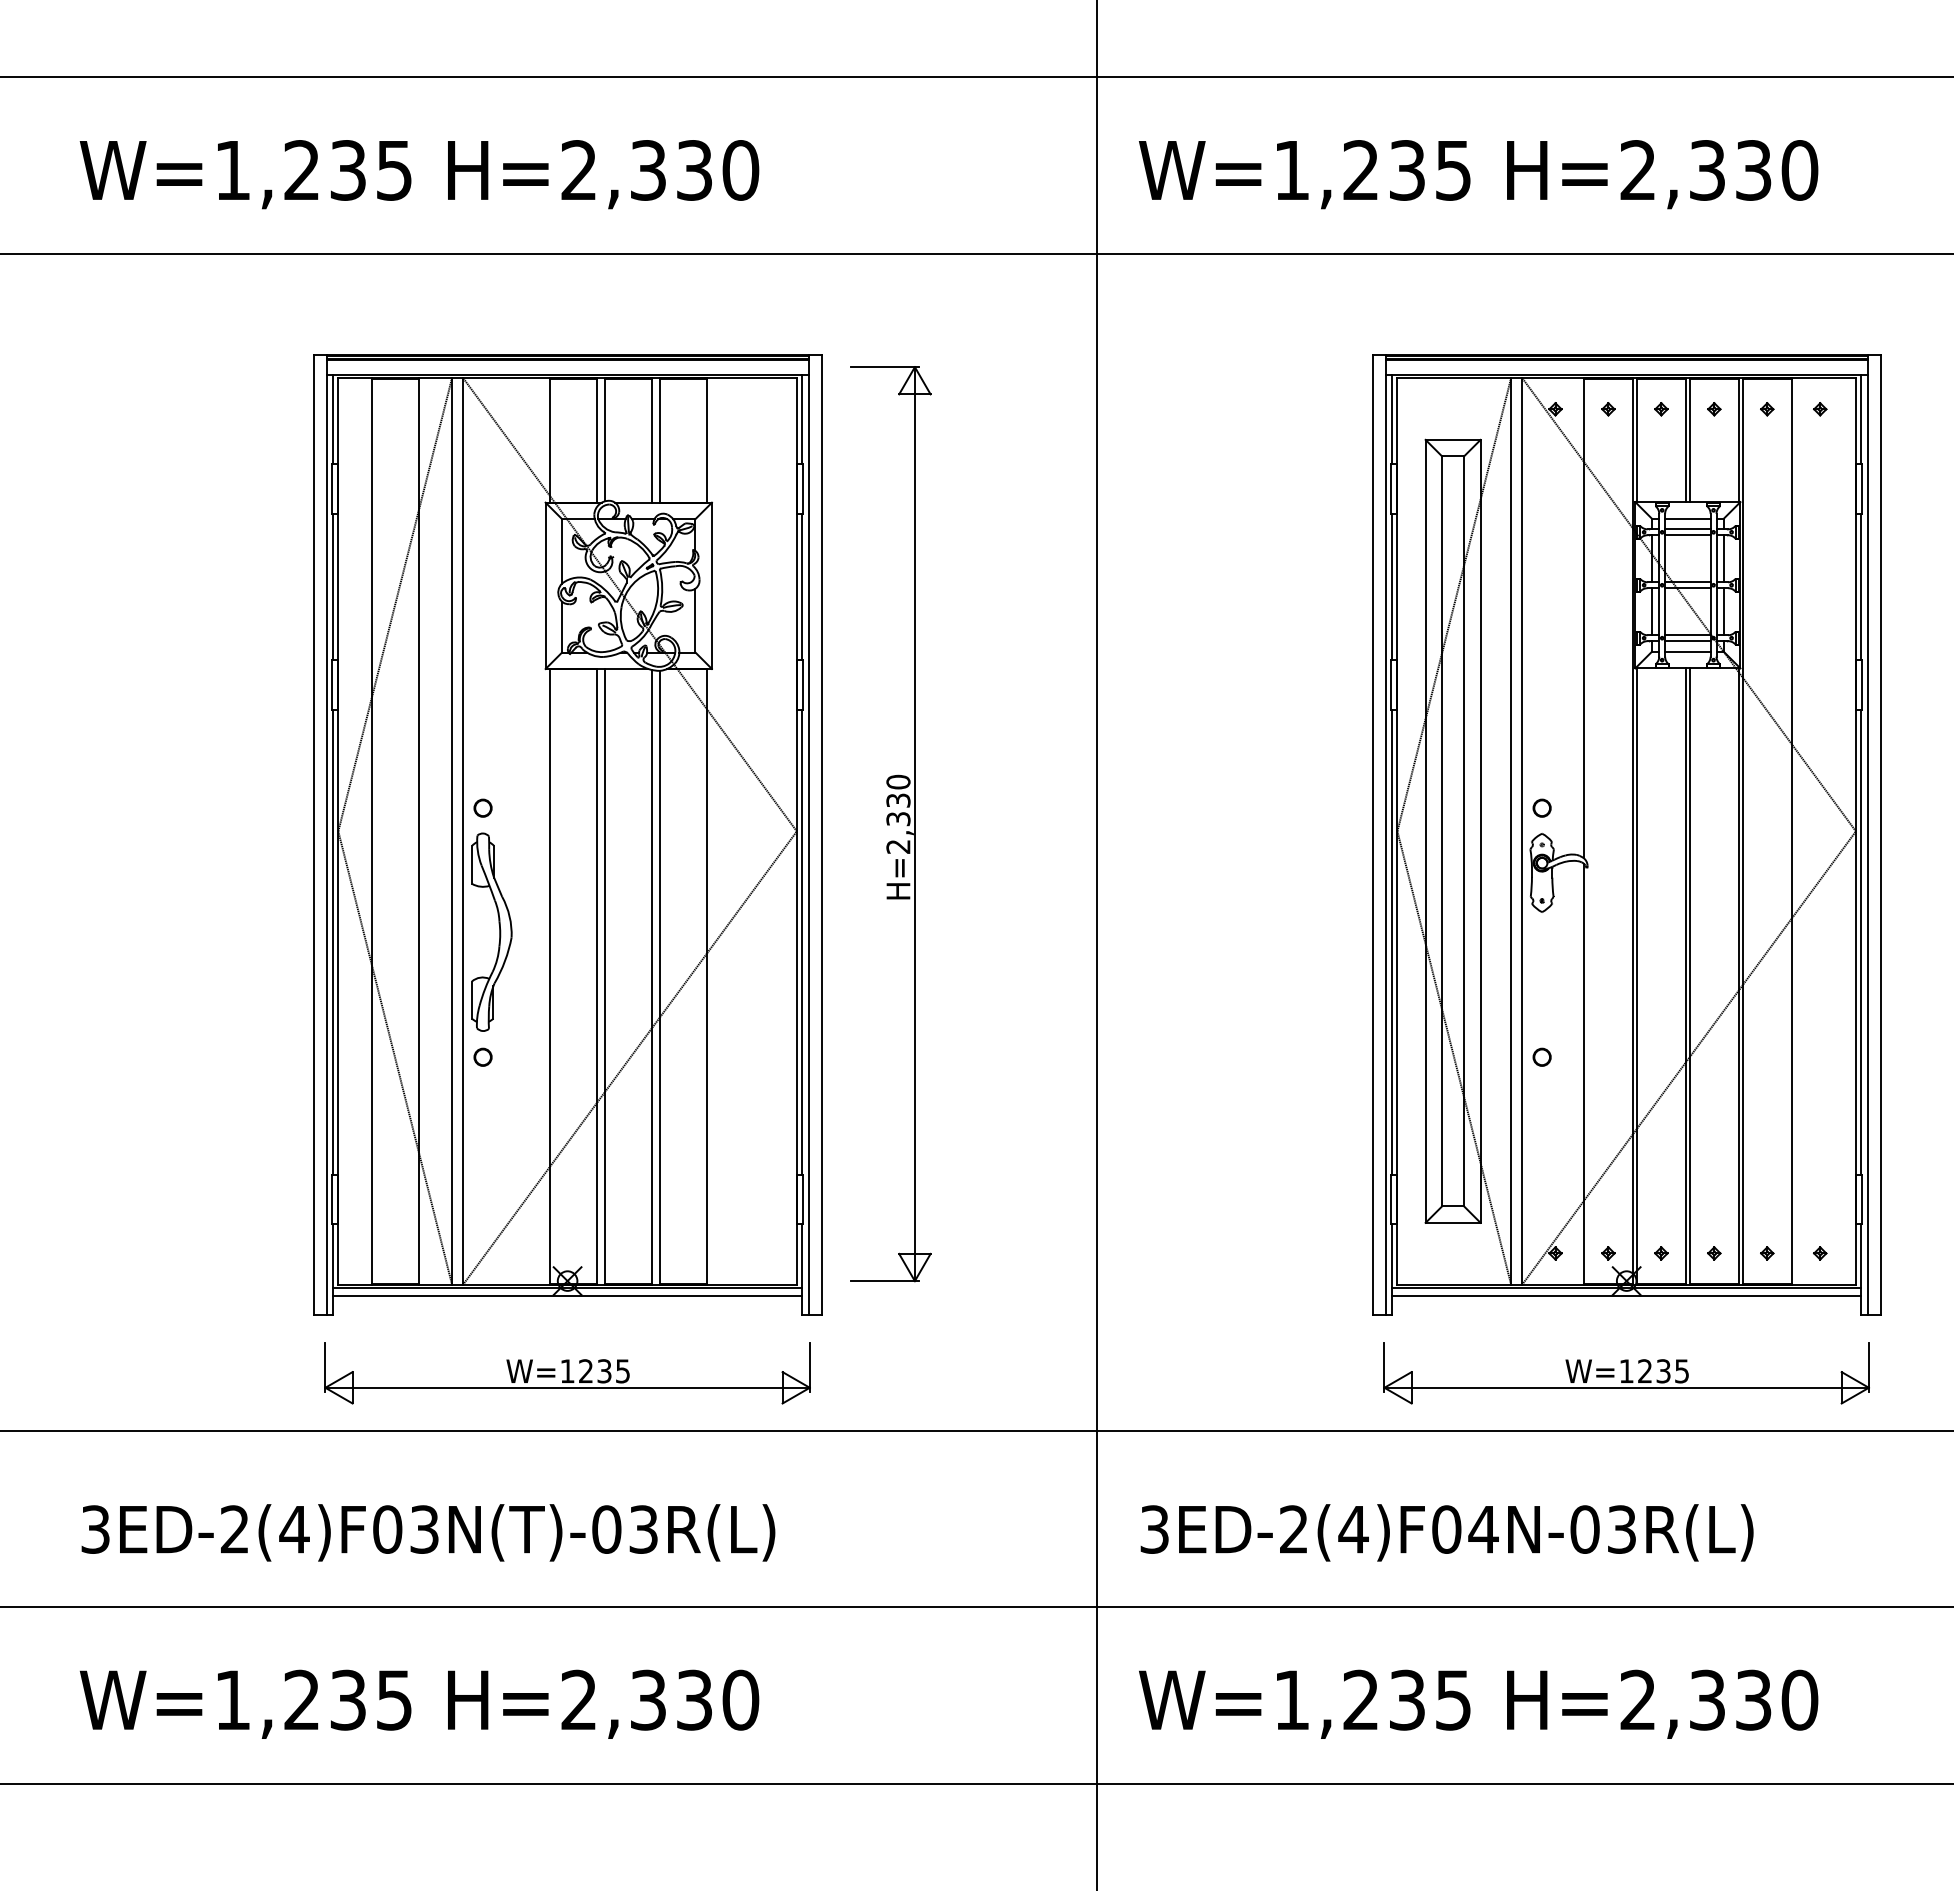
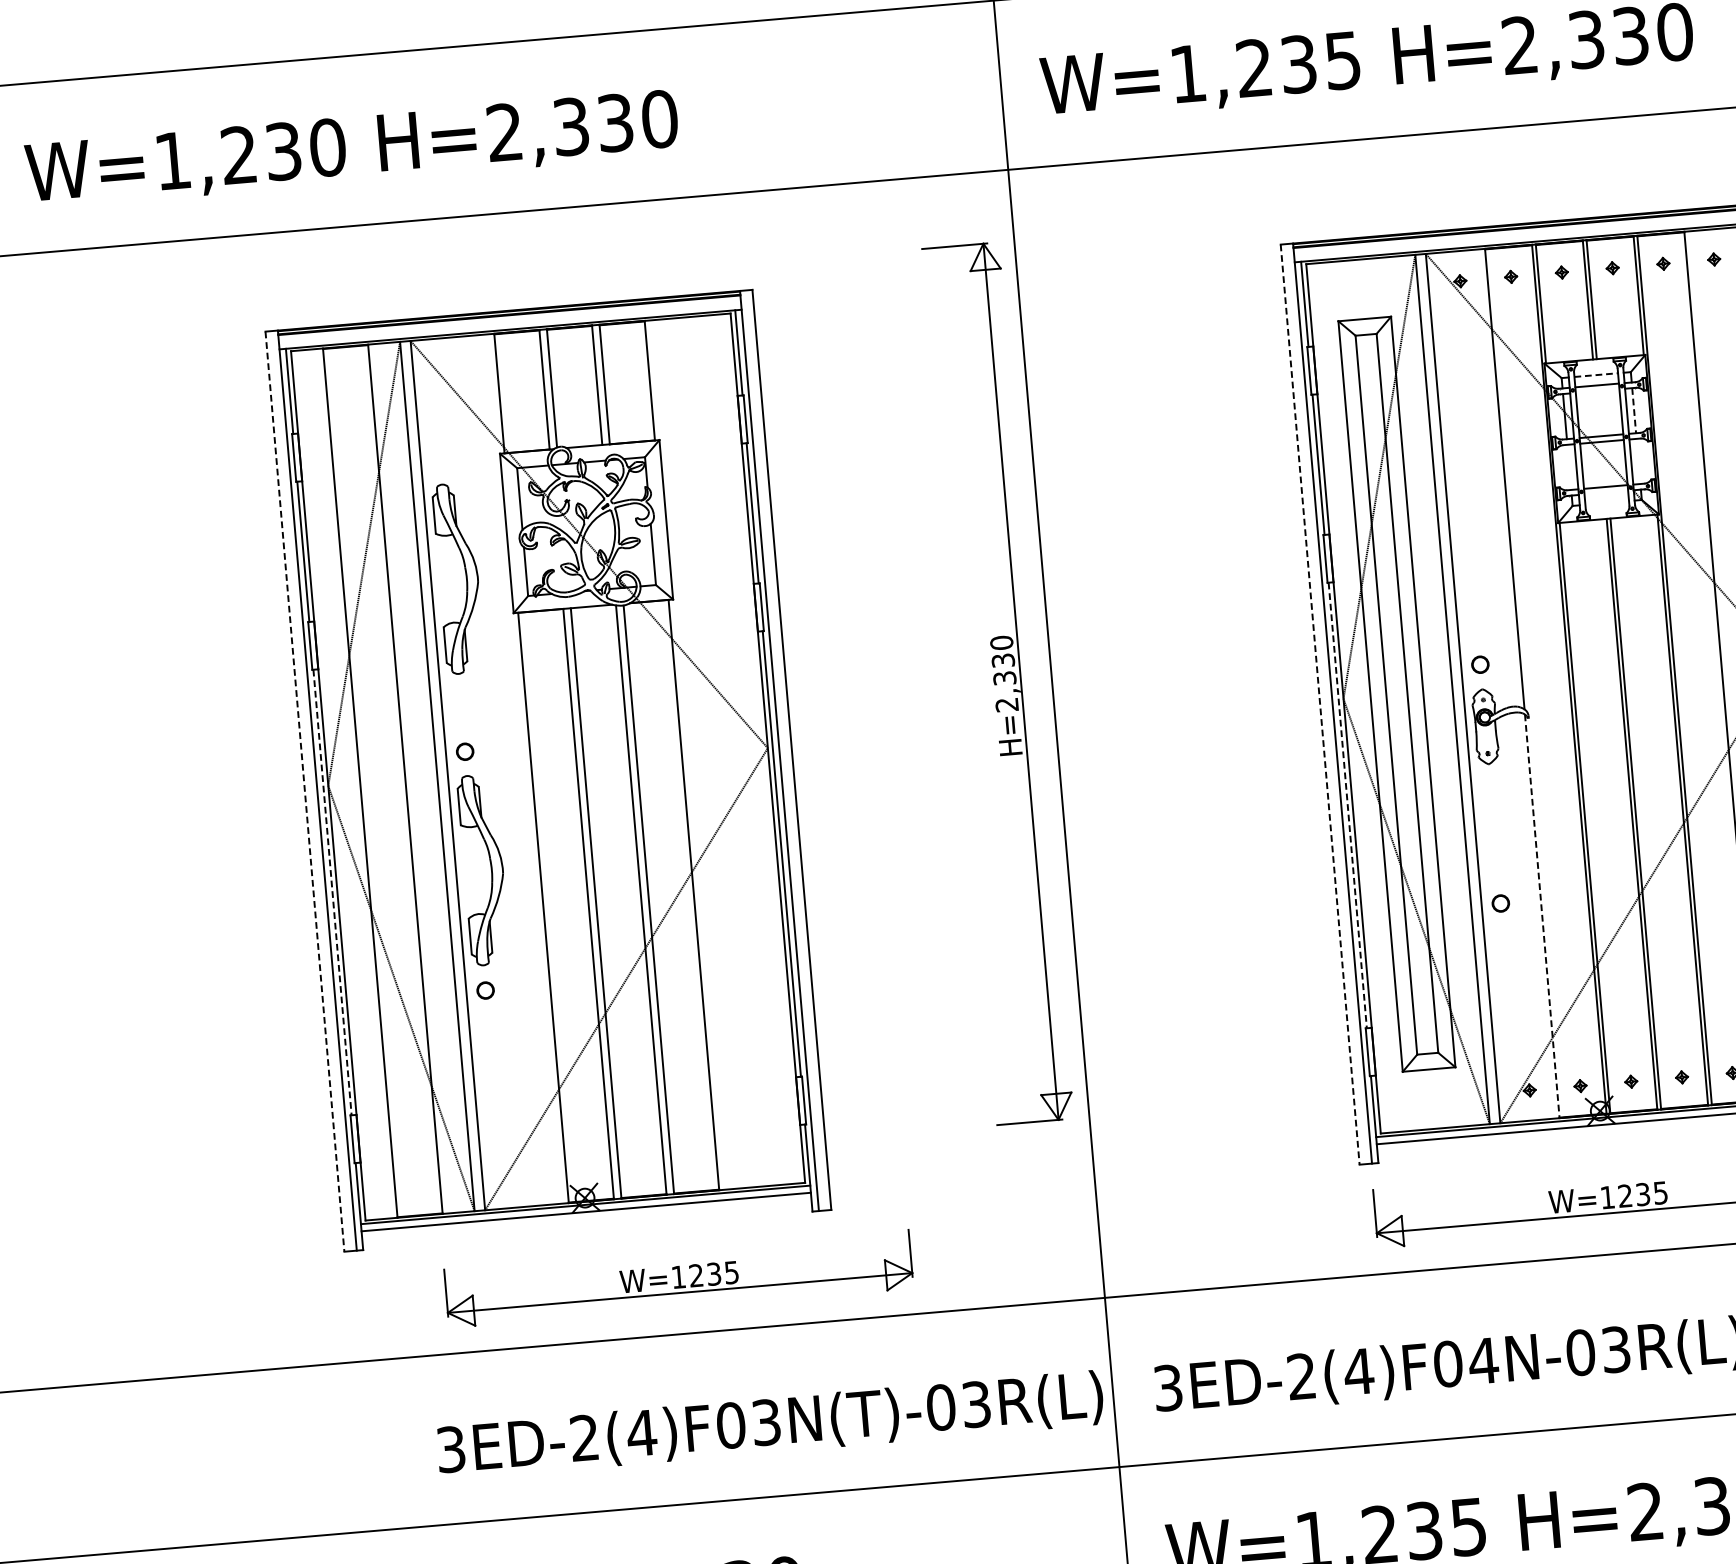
text: (394, 170) -> (327, 147), W=1,235 -> W=1,230
line: (1687, 518) -> (1595, 375), solid -> dashed
line: (1687, 535) -> (1597, 391), removed
line: (1723, 558) -> (1633, 410), solid -> dashed
line: (1651, 611) -> (1569, 467), removed
line: (1723, 611) -> (1638, 461), removed
part: (499, 627) -> (466, 577), added
line: (1687, 641) -> (1606, 492), removed
line: (1687, 651) -> (1606, 502), removed
part: (890, 824) -> (997, 684), moved
line: (313, 835) -> (304, 791), solid -> dashed
line: (1372, 835) -> (1319, 704), solid -> dashed
line: (333, 942) -> (332, 892), solid -> dashed
line: (1392, 942) -> (1347, 805), solid -> dashed
line: (1583, 1074) -> (1541, 916), solid -> dashed
part: (567, 1373) -> (678, 1279), moved
text: (428, 1532) -> (770, 1424), moved

